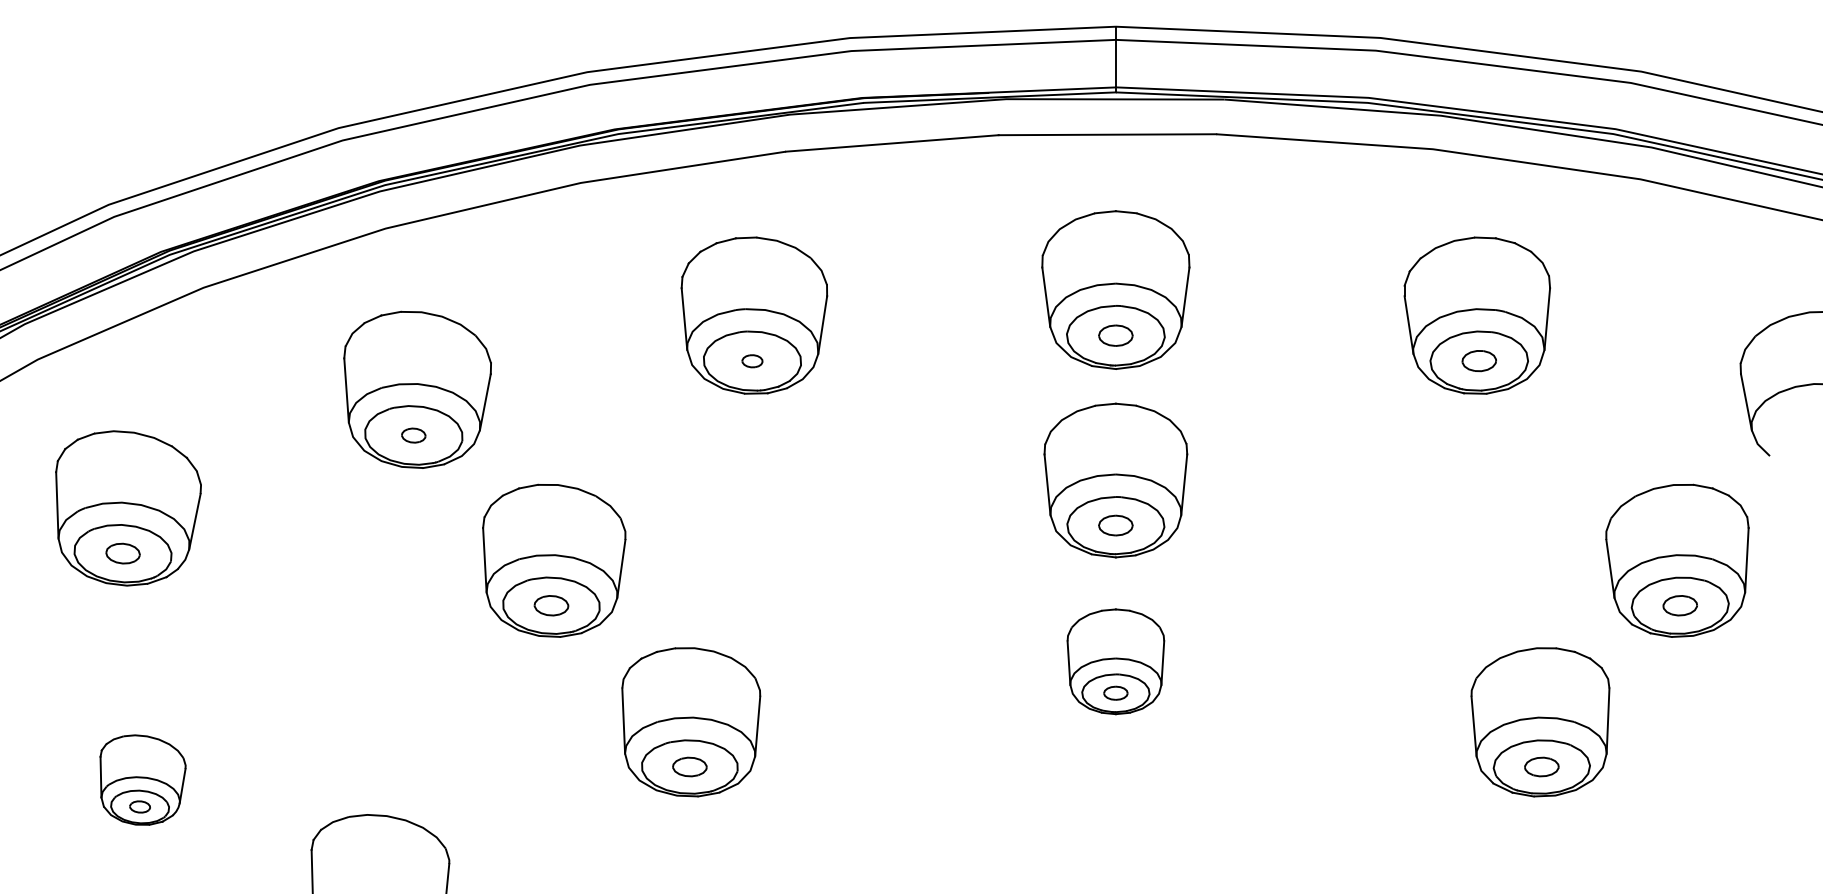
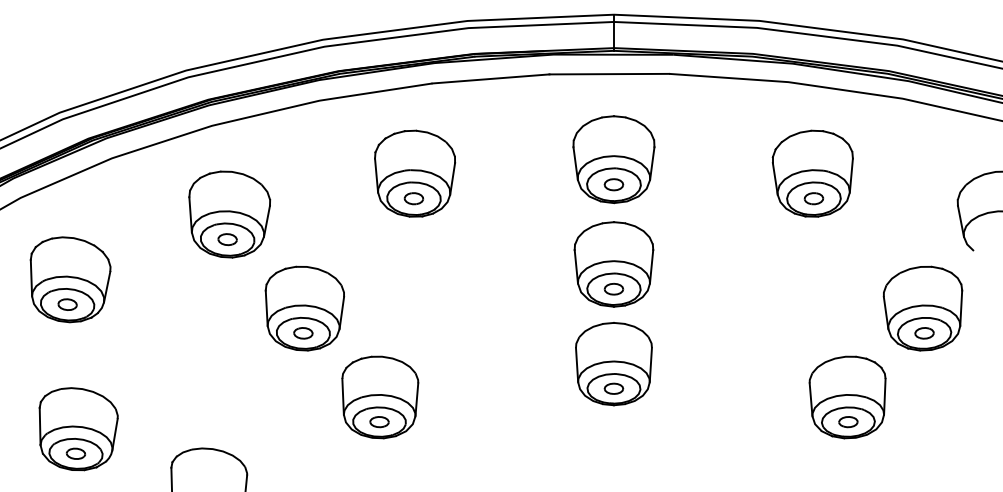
part: (751, 360) -> (413, 198), size x1.67
part: (413, 435) -> (227, 239), size x1.43
part: (1115, 662) -> (613, 364), size x1.43
part: (142, 780) -> (78, 429), size x1.67

